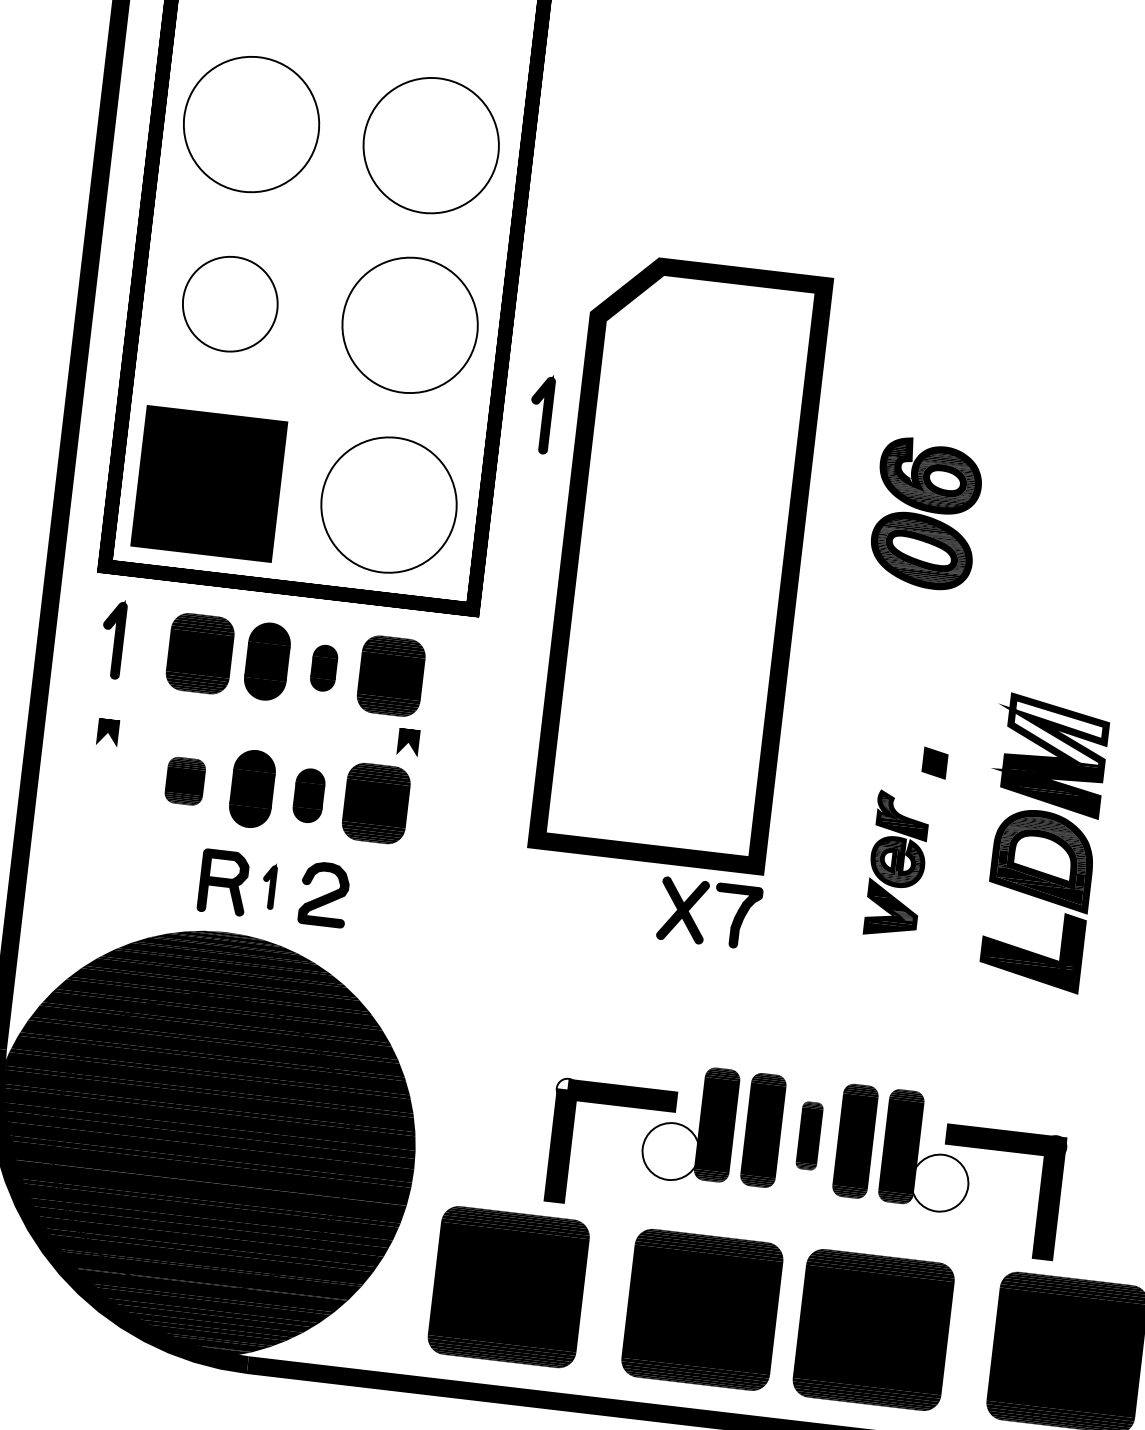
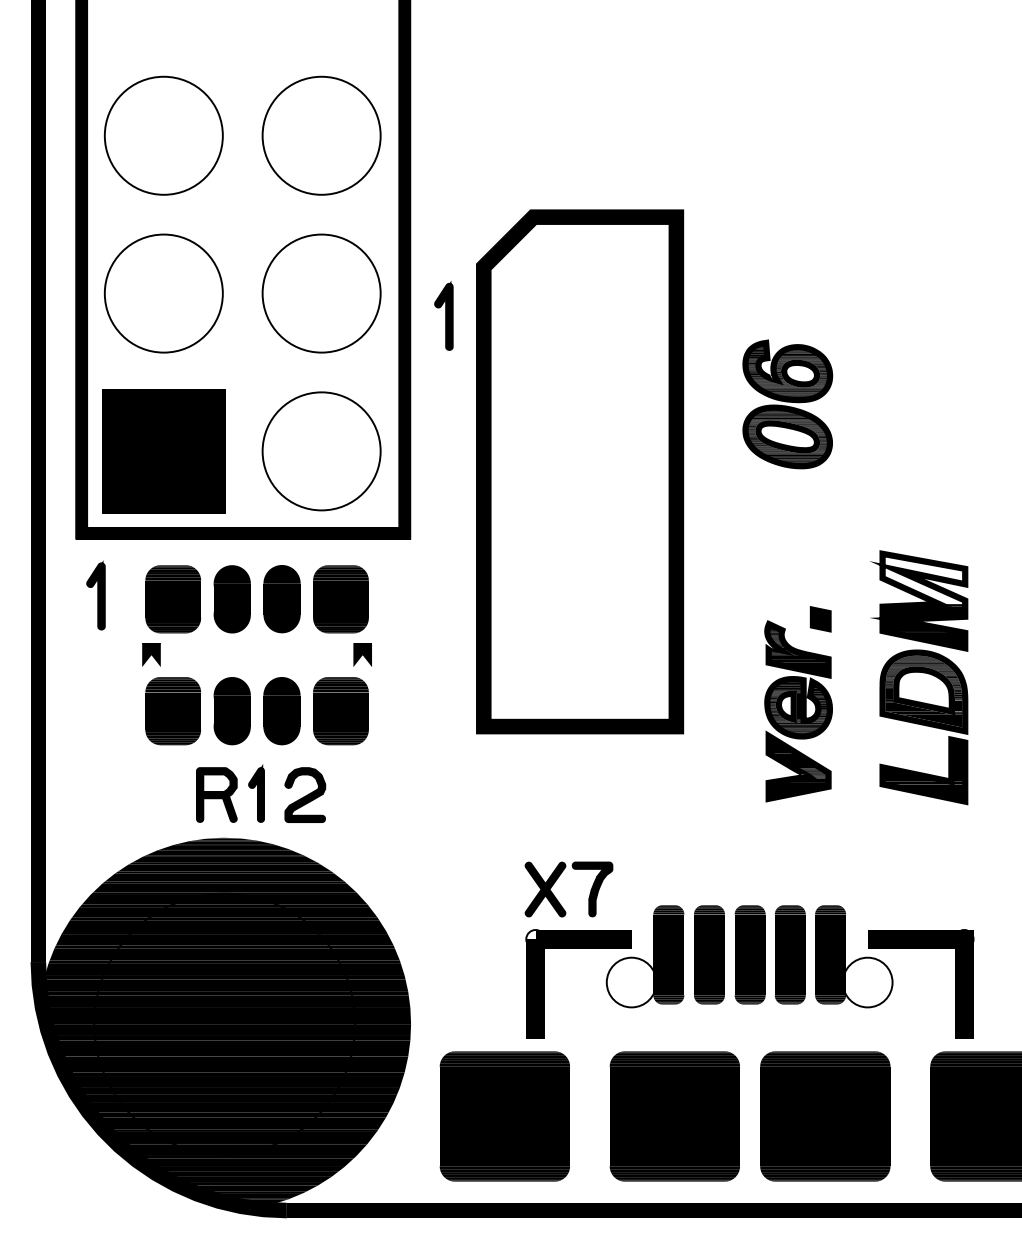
part: (230, 304) -> (163, 293), size x1.43
part: (540, 413) -> (443, 315), moved
part: (323, 668) -> (281, 599), size x1.67
part: (108, 732) -> (151, 654), moved
part: (185, 781) -> (173, 711), size x1.67
part: (308, 795) -> (281, 711), size x1.43
part: (897, 865) -> (798, 711), size x1.43
part: (269, 886) -> (256, 793), size x1.43
part: (696, 902) -> (556, 881), moved
part: (809, 1135) -> (749, 954), size x1.67

